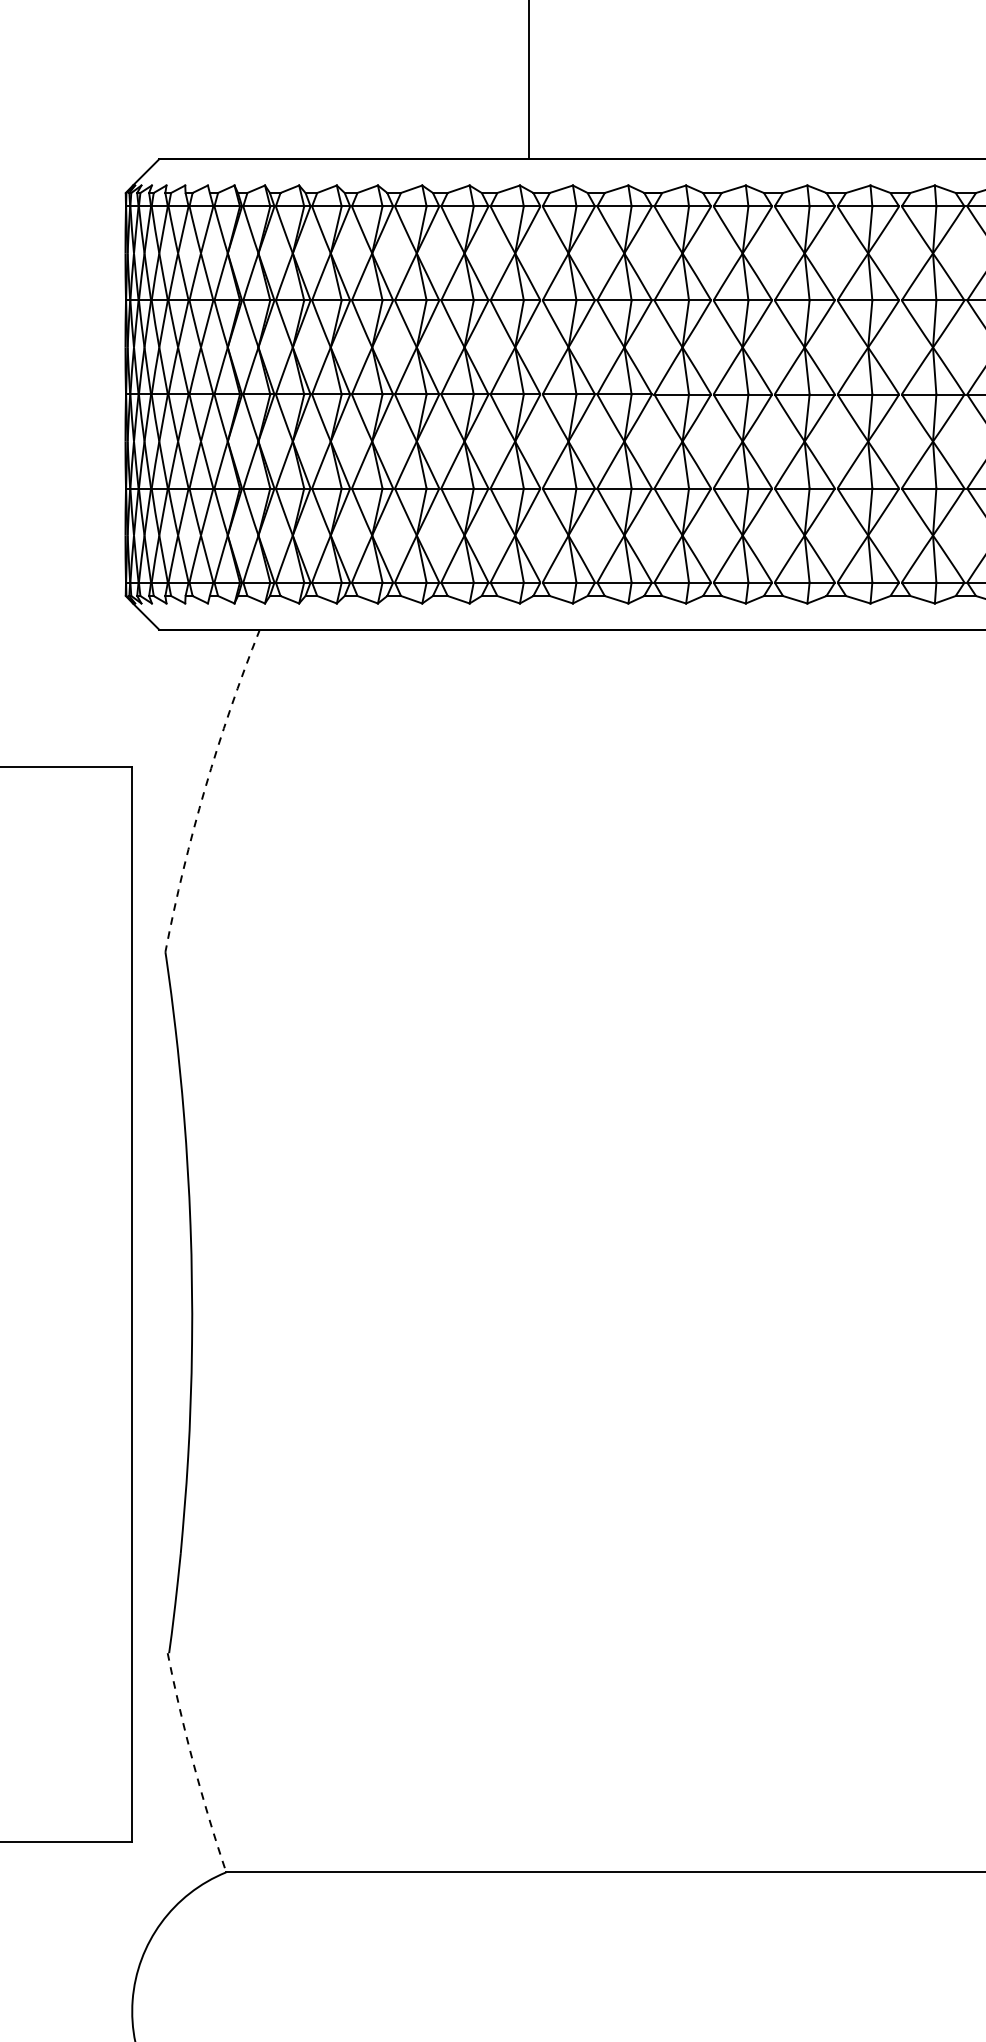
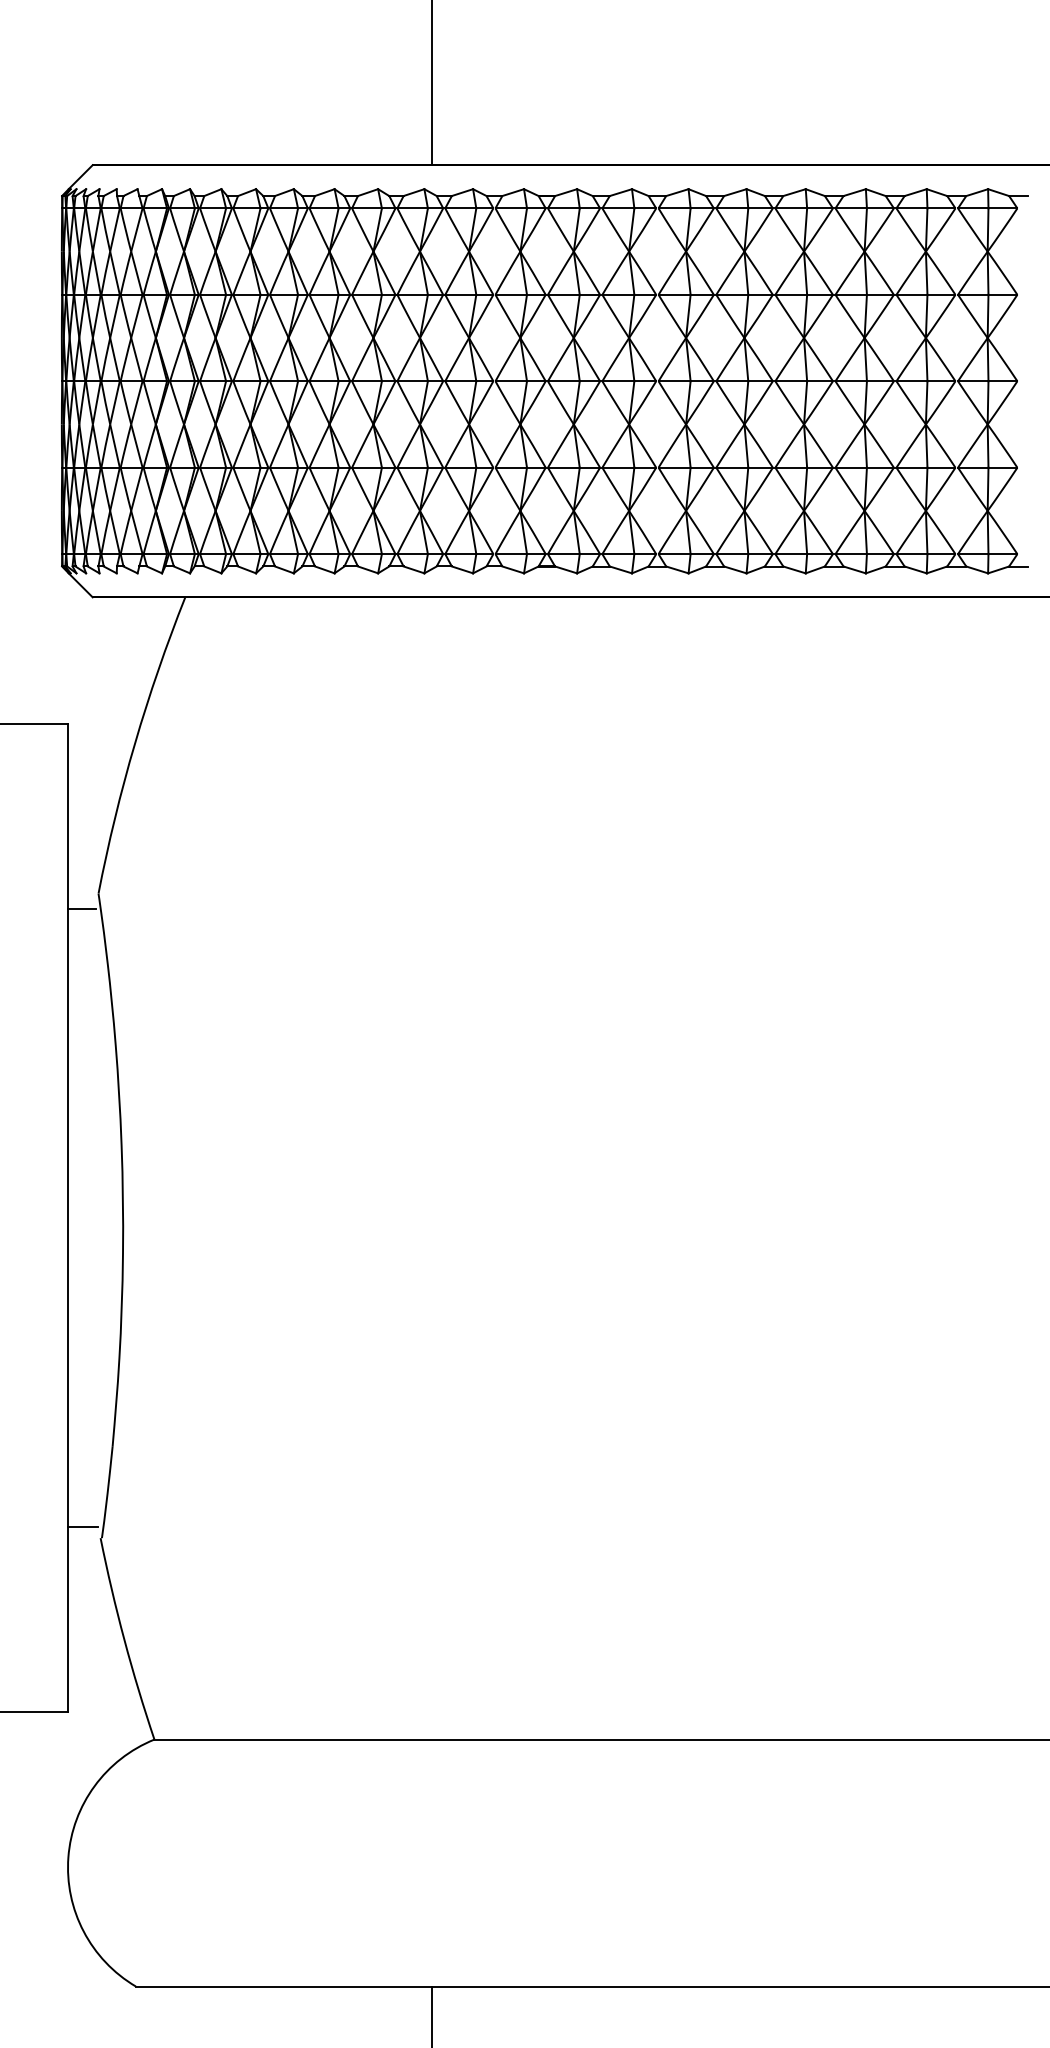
arc: (205, 788) -> (135, 743), dashed -> solid
line: (146, 969) -> (81, 909), added
line: (149, 1640) -> (83, 1526), added
arc: (193, 1763) -> (124, 1639), dashed -> solid

